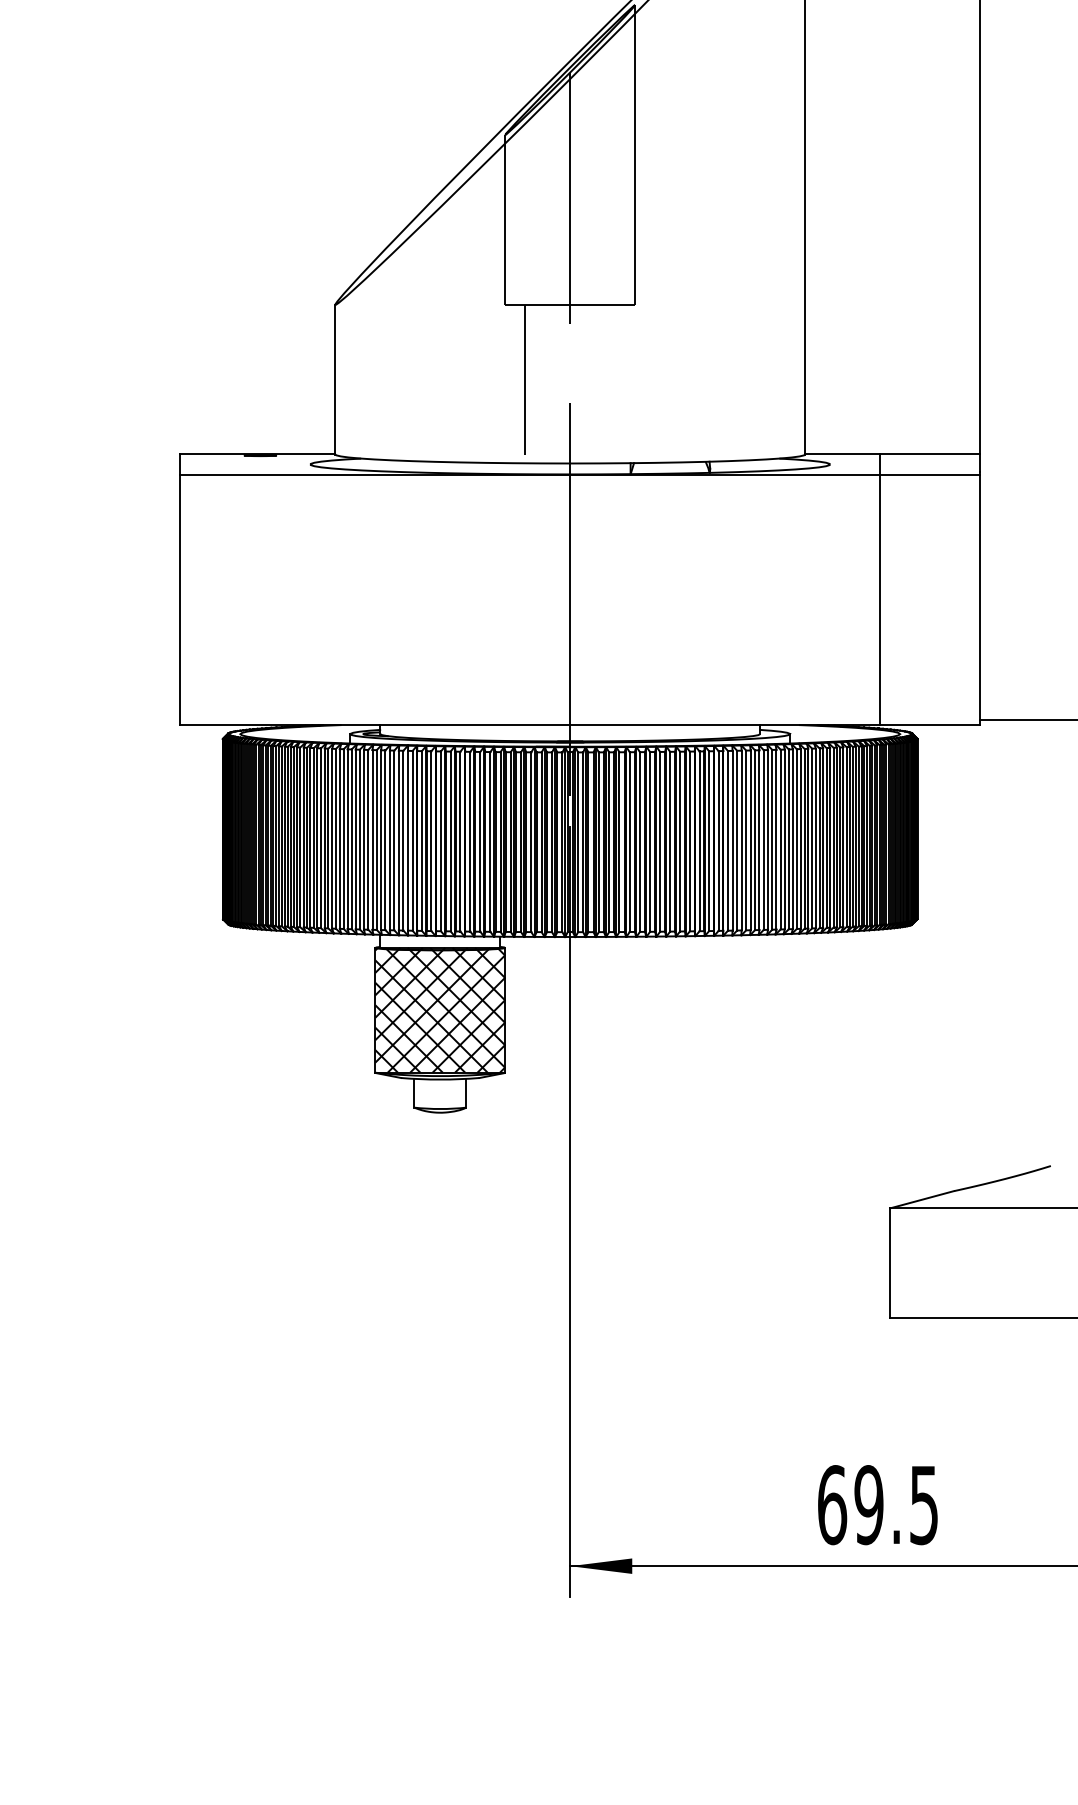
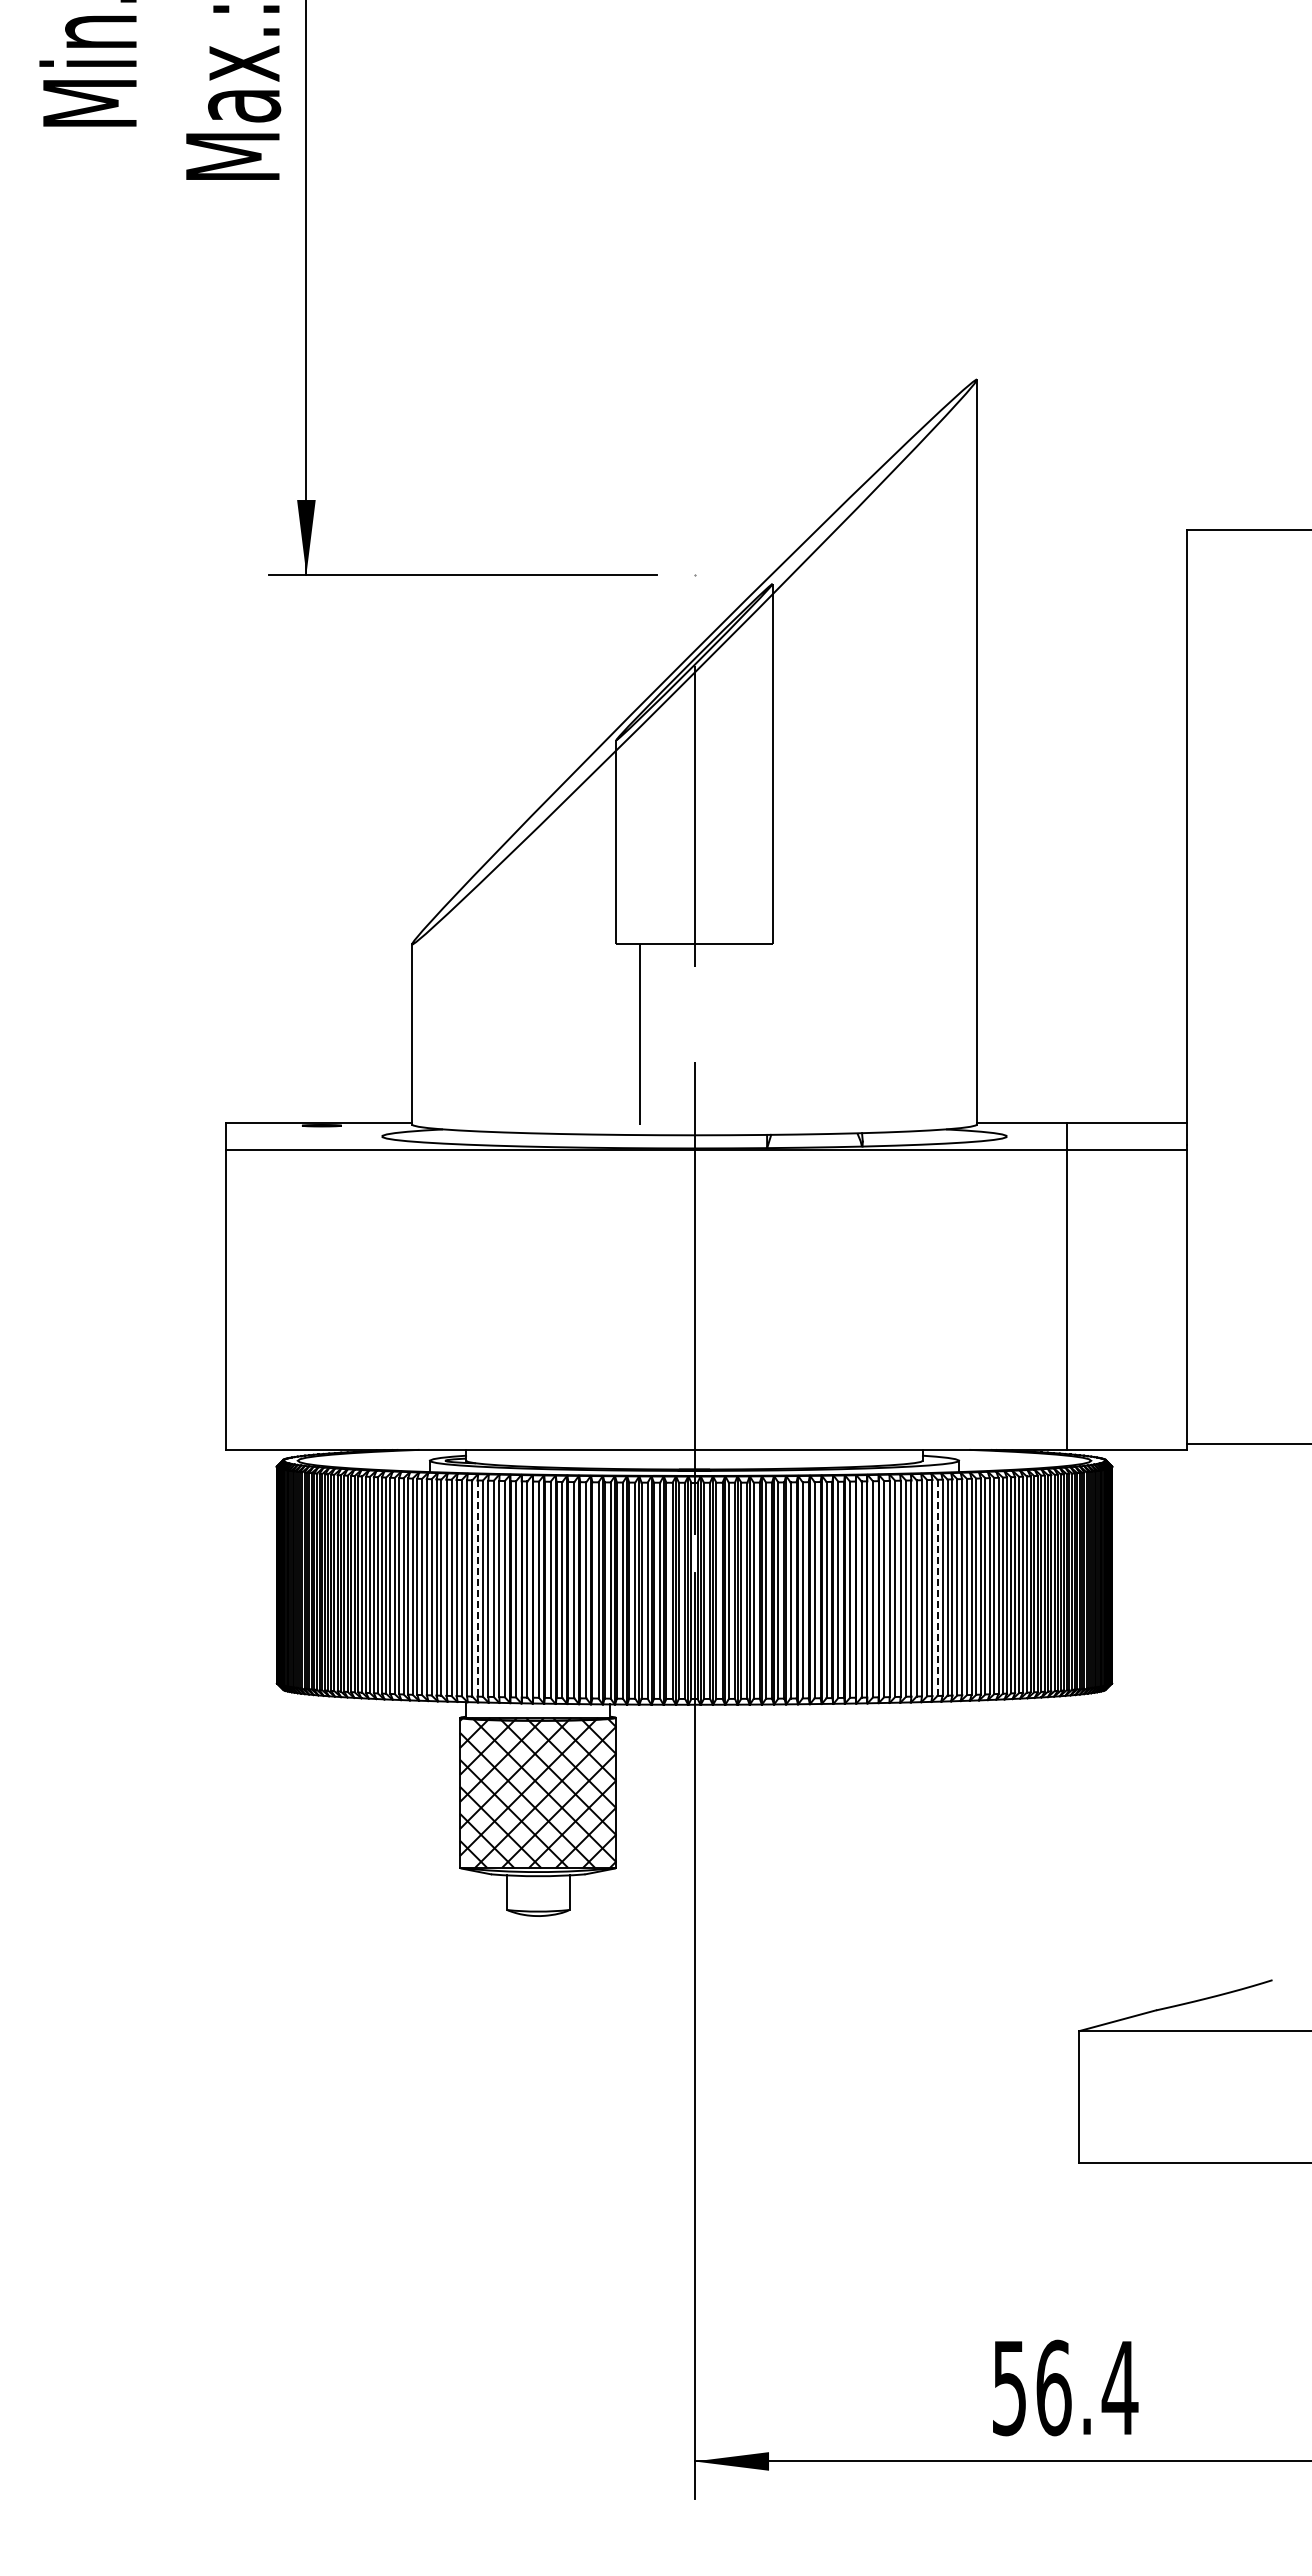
line: (772, 840) -> (937, 1588), solid -> dashed
line: (389, 841) -> (477, 1589), solid -> dashed
text: (878, 1504) -> (1065, 2387), 69.5 -> 56.4

